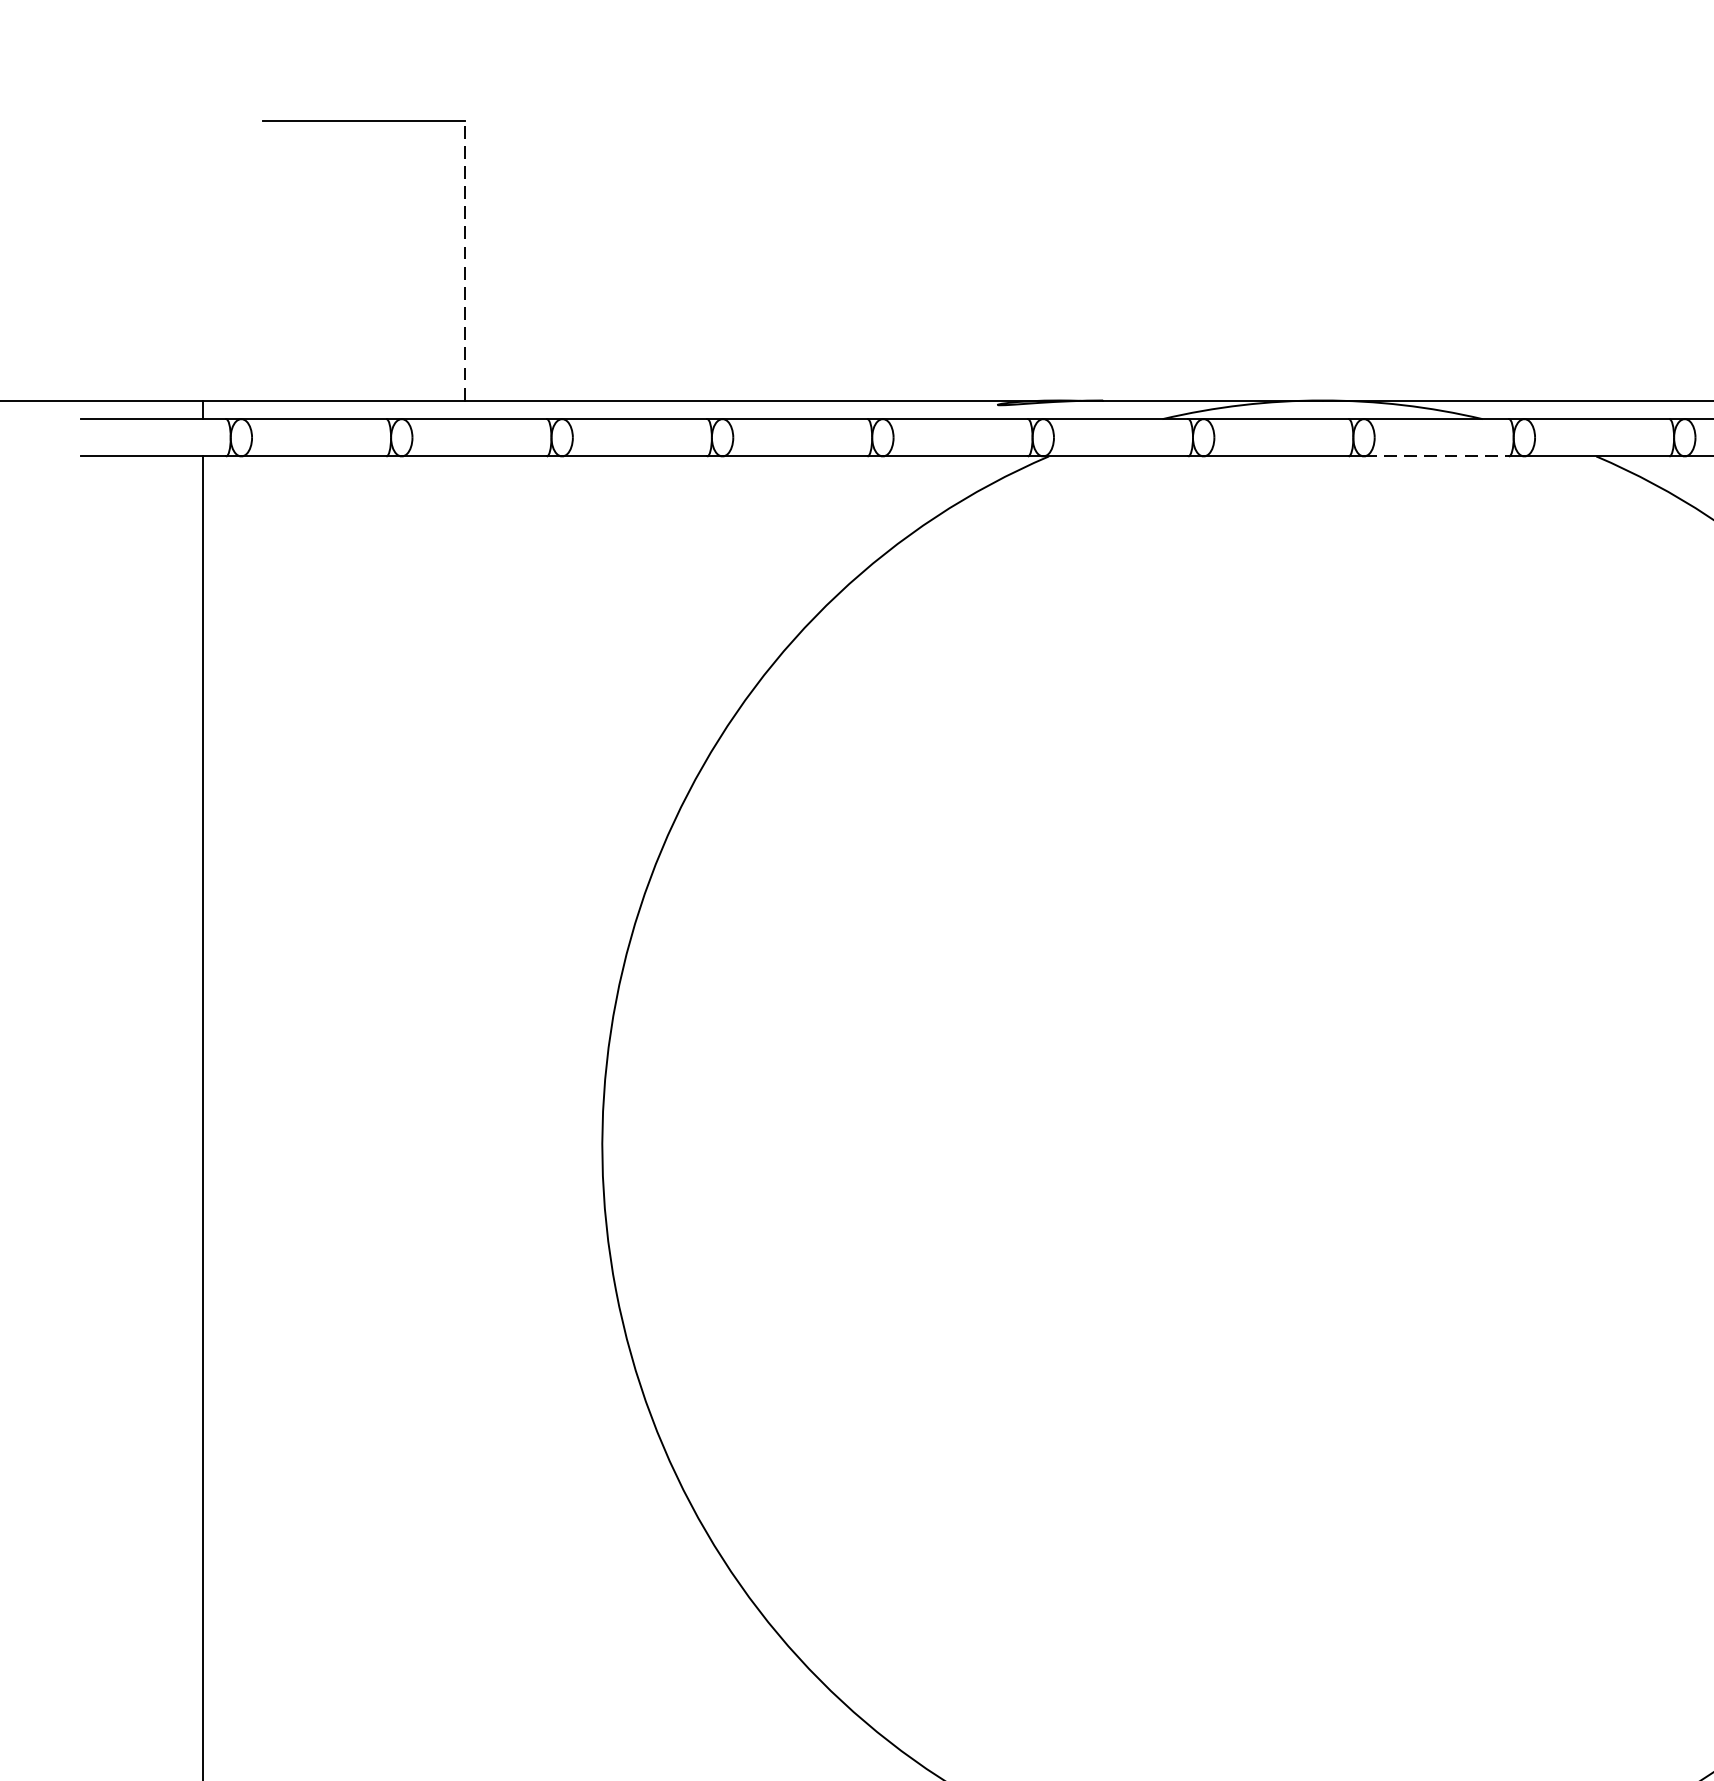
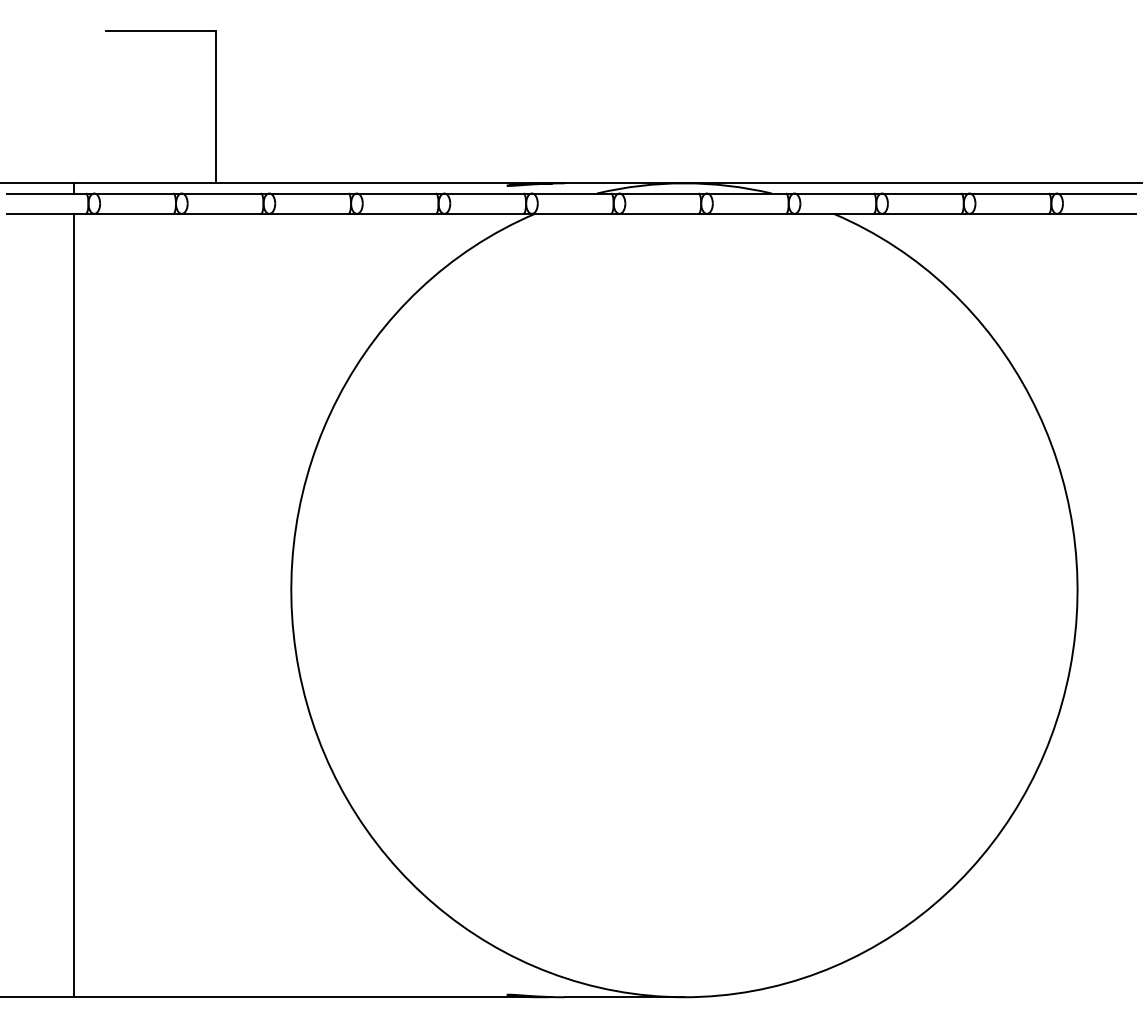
line: (465, 259) -> (216, 106), dashed -> solid
line: (1436, 455) -> (746, 213), dashed -> solid

